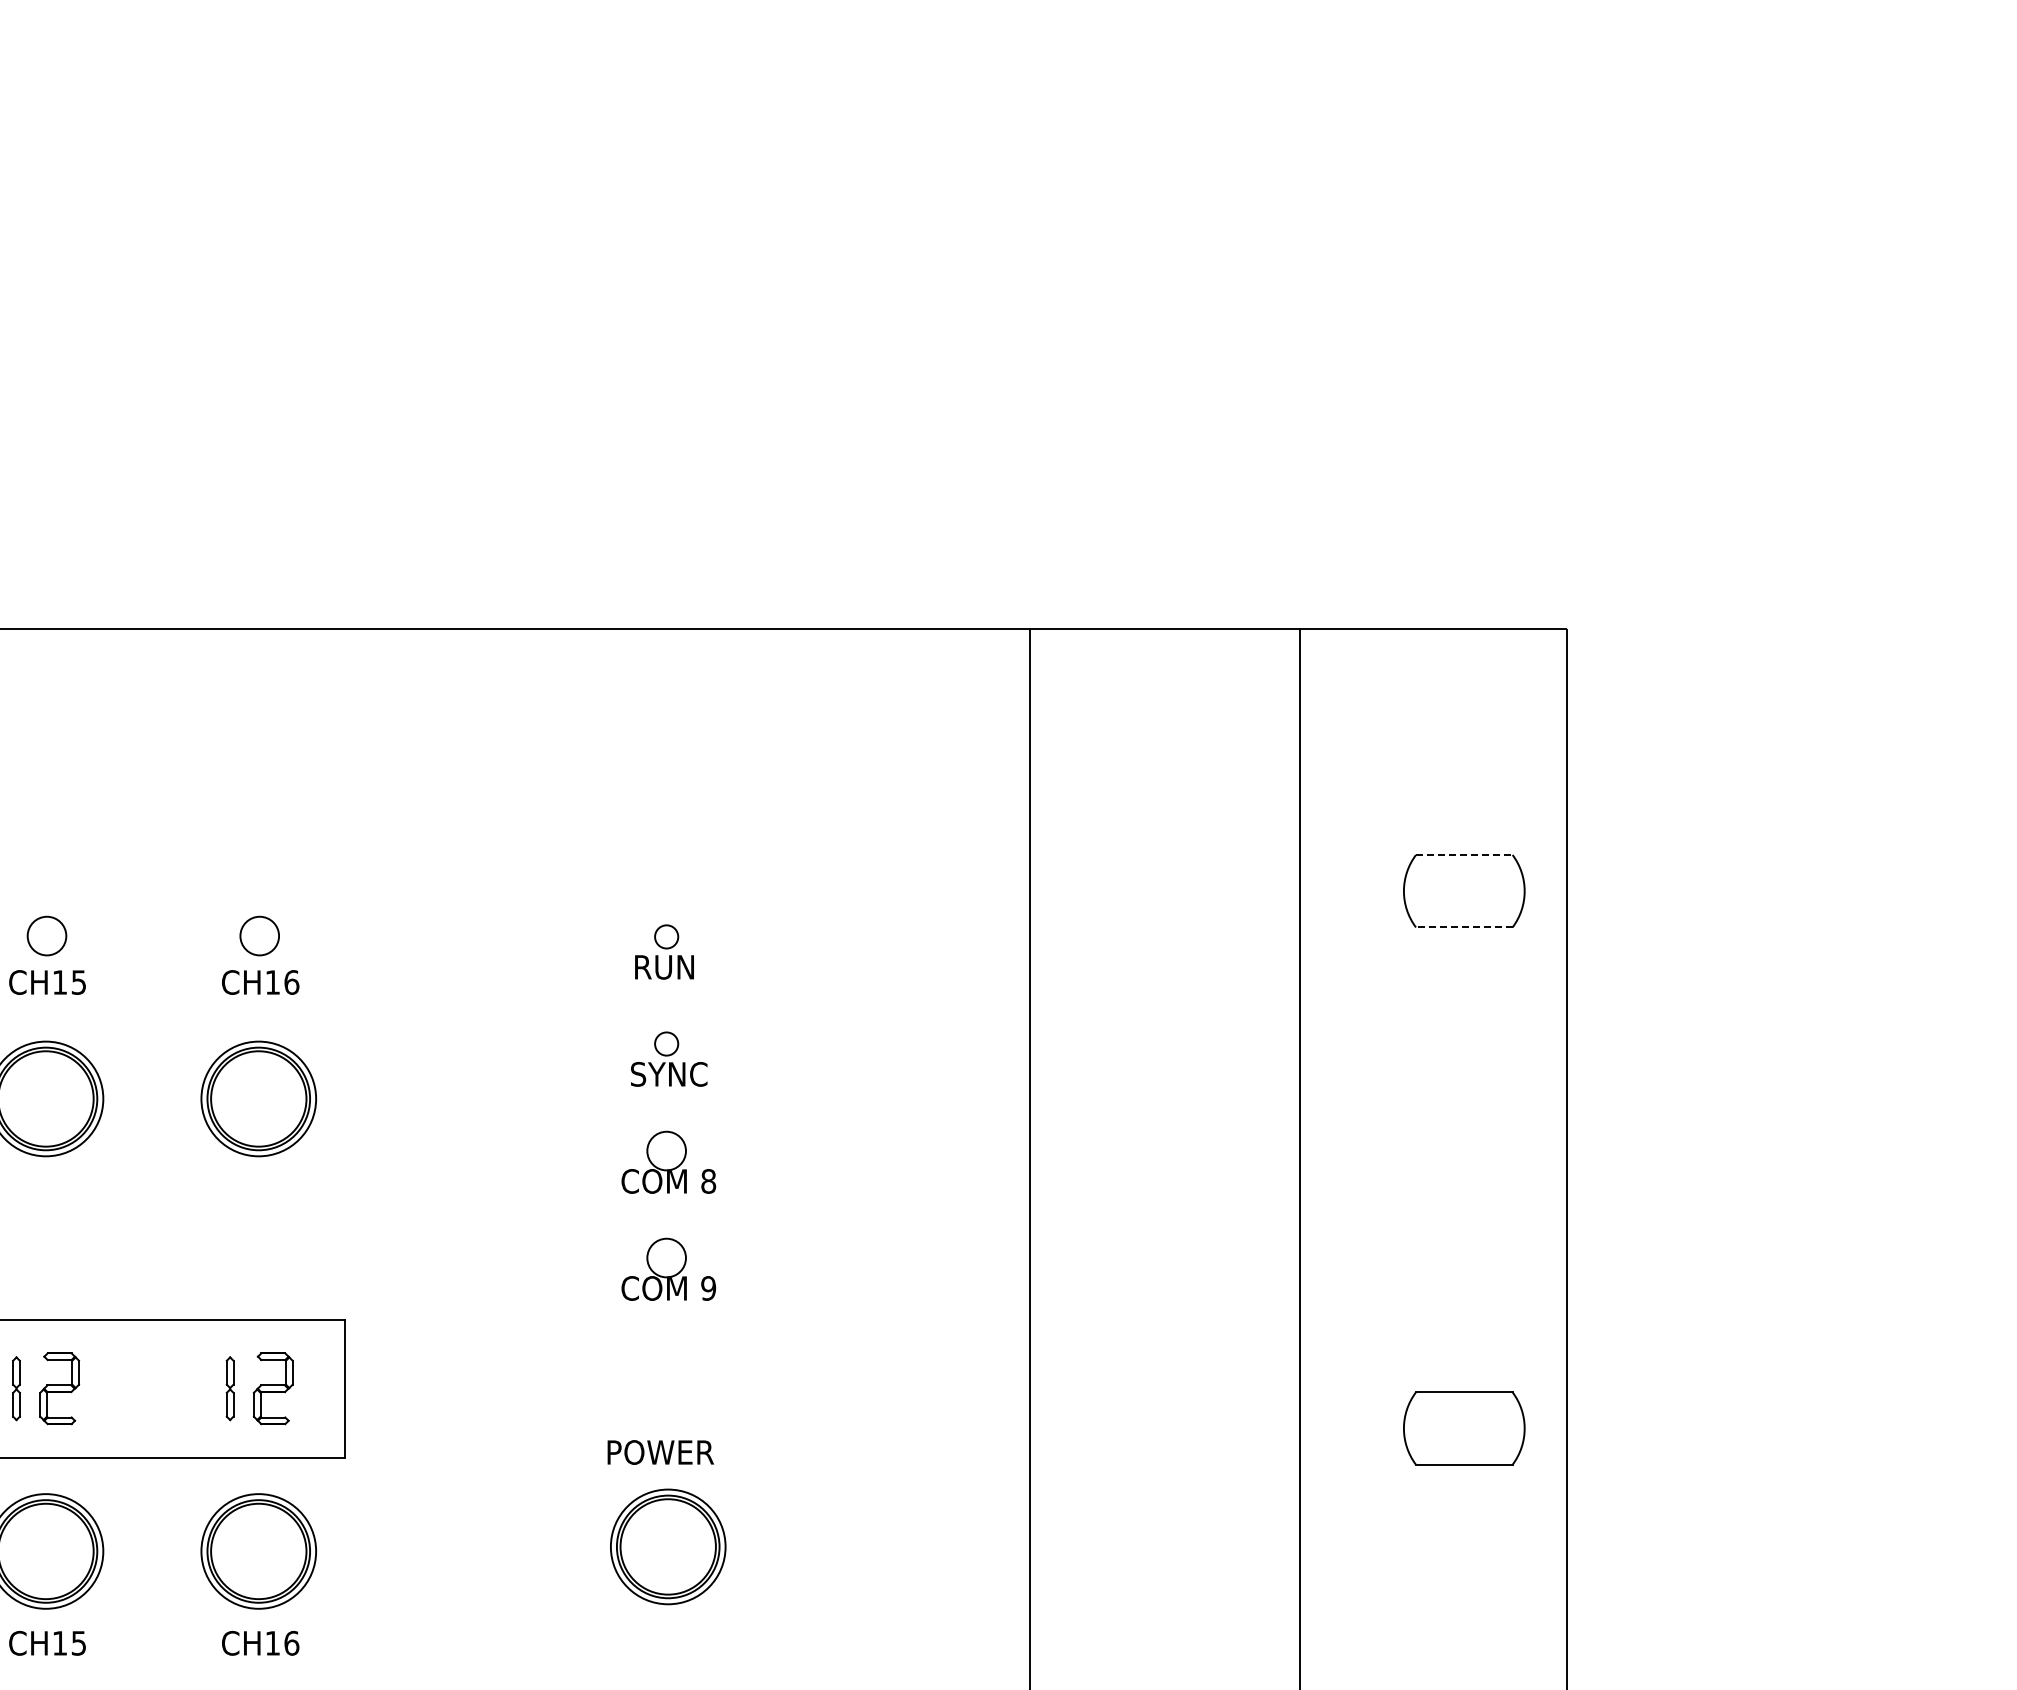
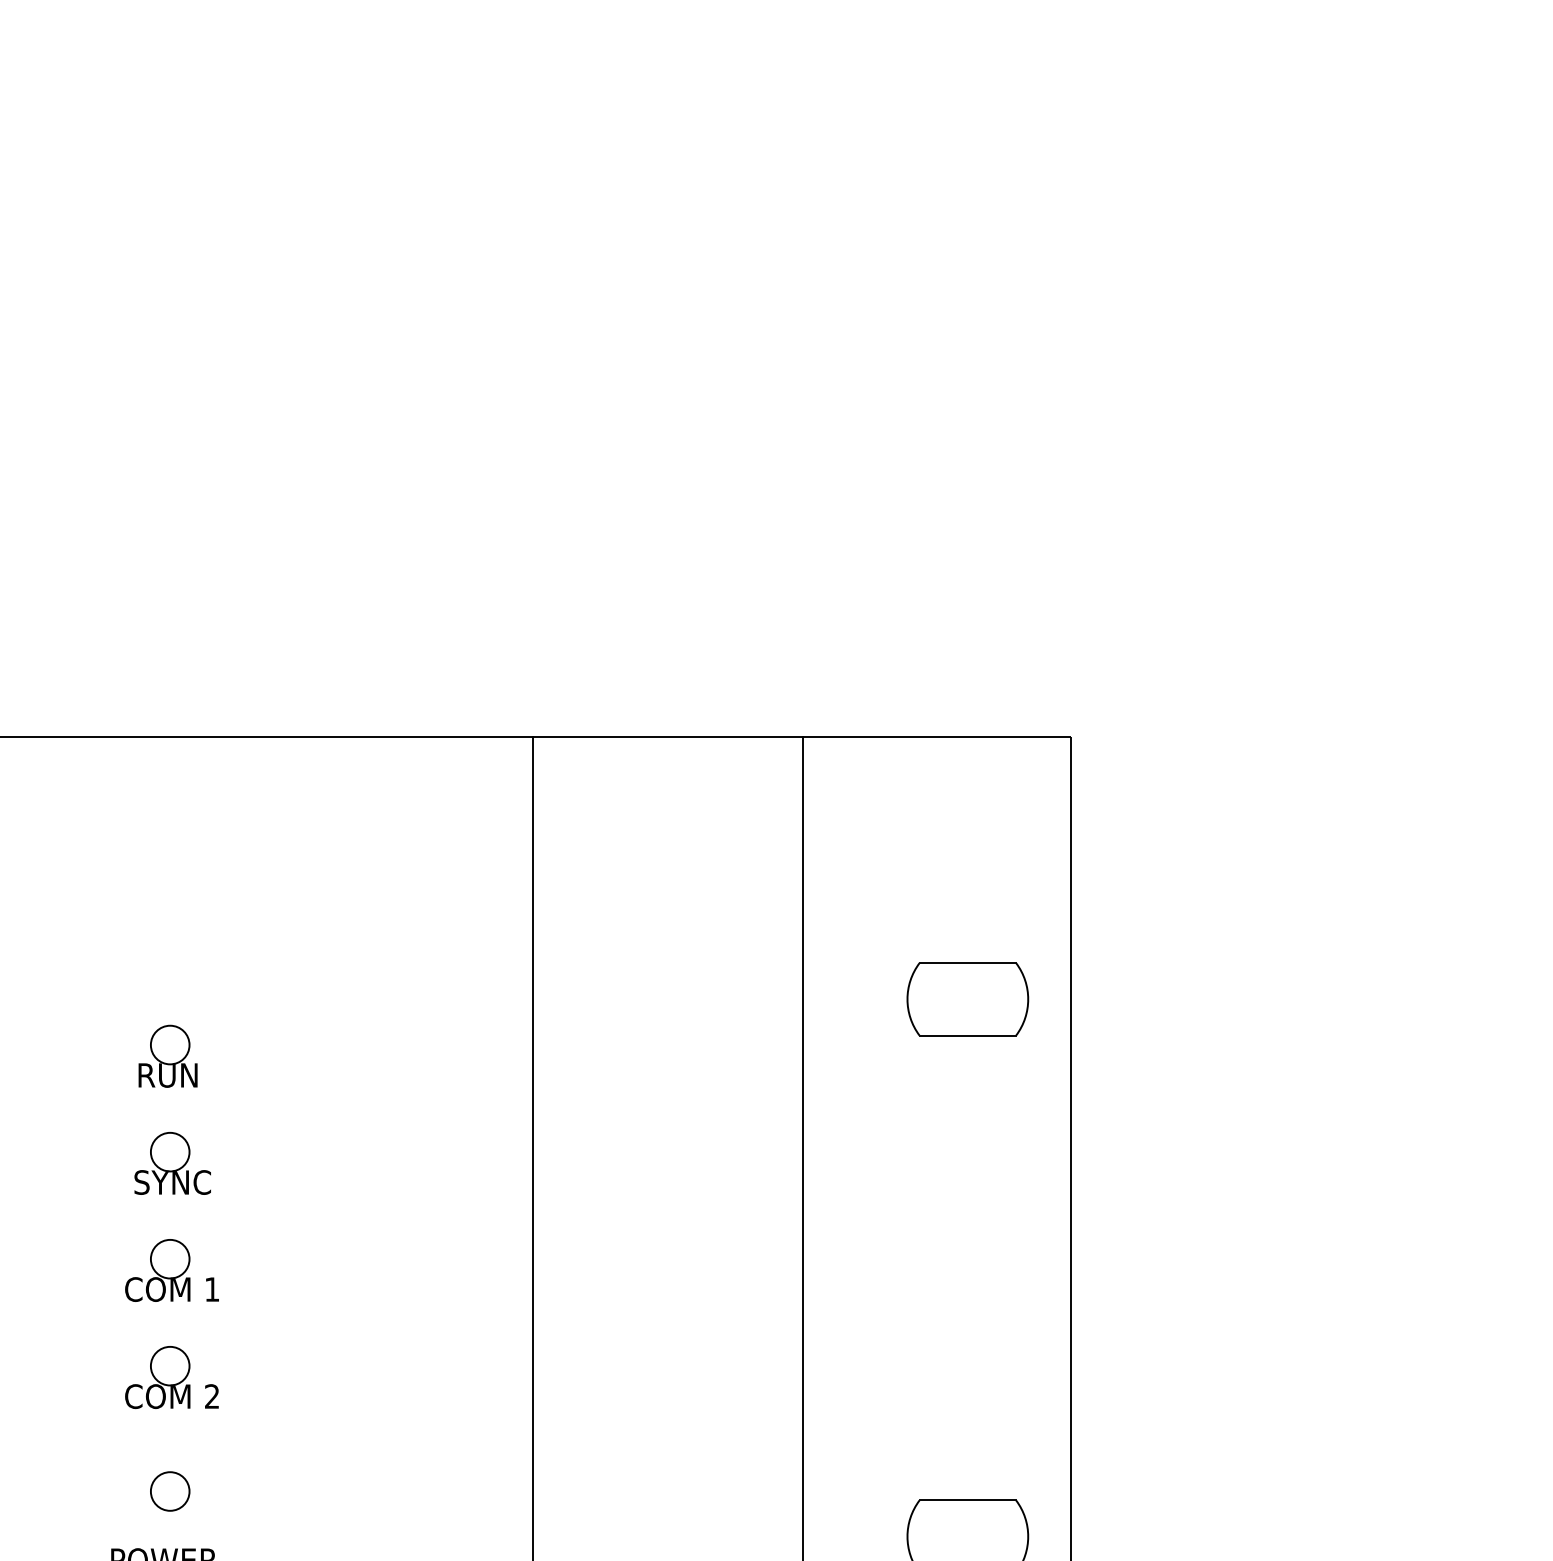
line: (1464, 855) -> (968, 963), dashed -> solid
line: (1463, 927) -> (967, 1035), dashed -> solid
circle: (666, 936) -> (170, 1044), size x1.67
circle: (666, 1043) -> (170, 1151), size x1.67
text: (708, 1181) -> (212, 1289), 8 -> 1
text: (708, 1288) -> (212, 1396), 9 -> 2
circle: (666, 1383) -> (170, 1491), added

